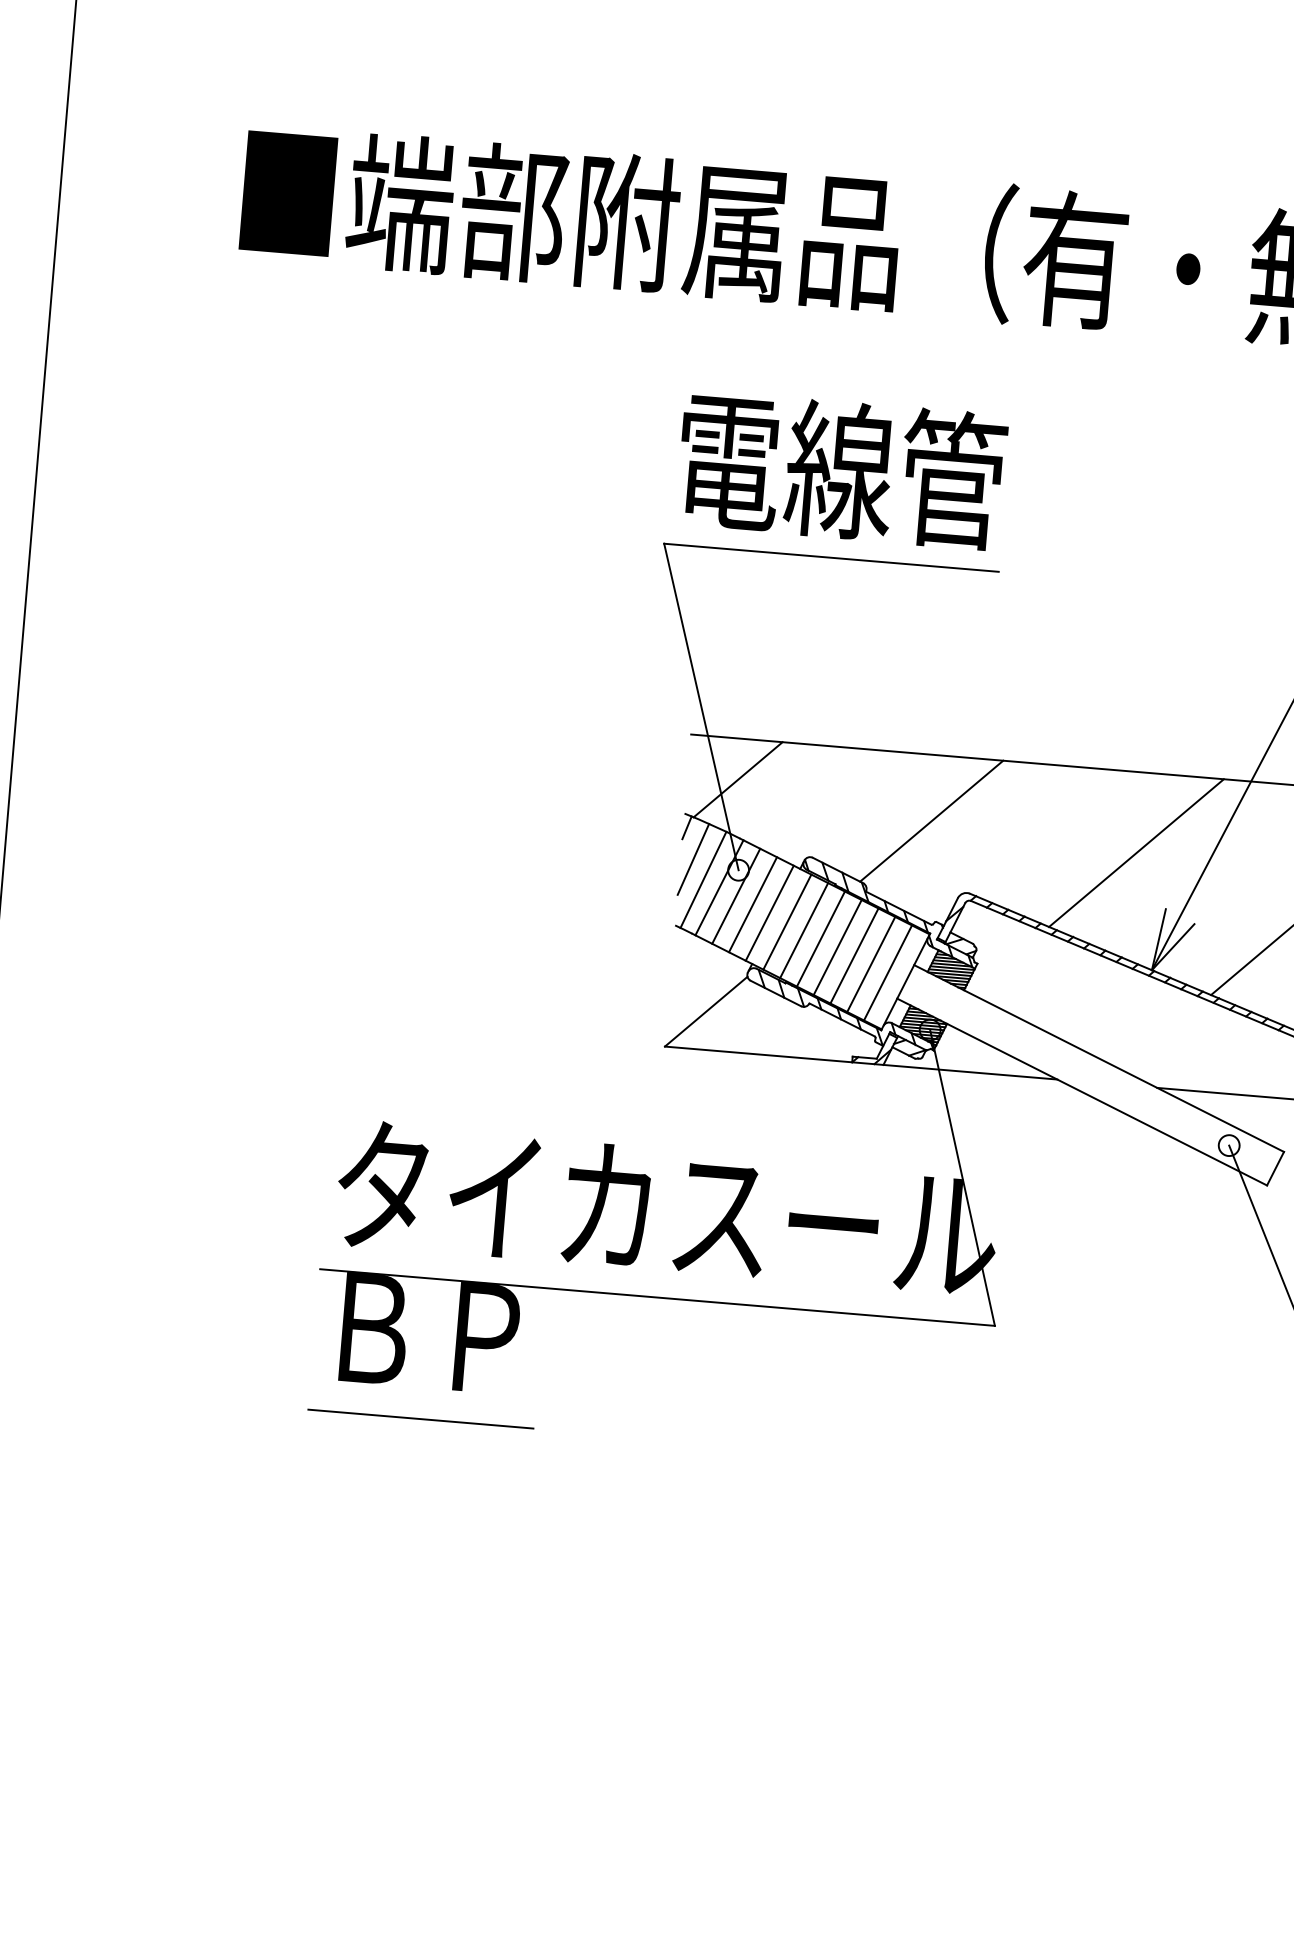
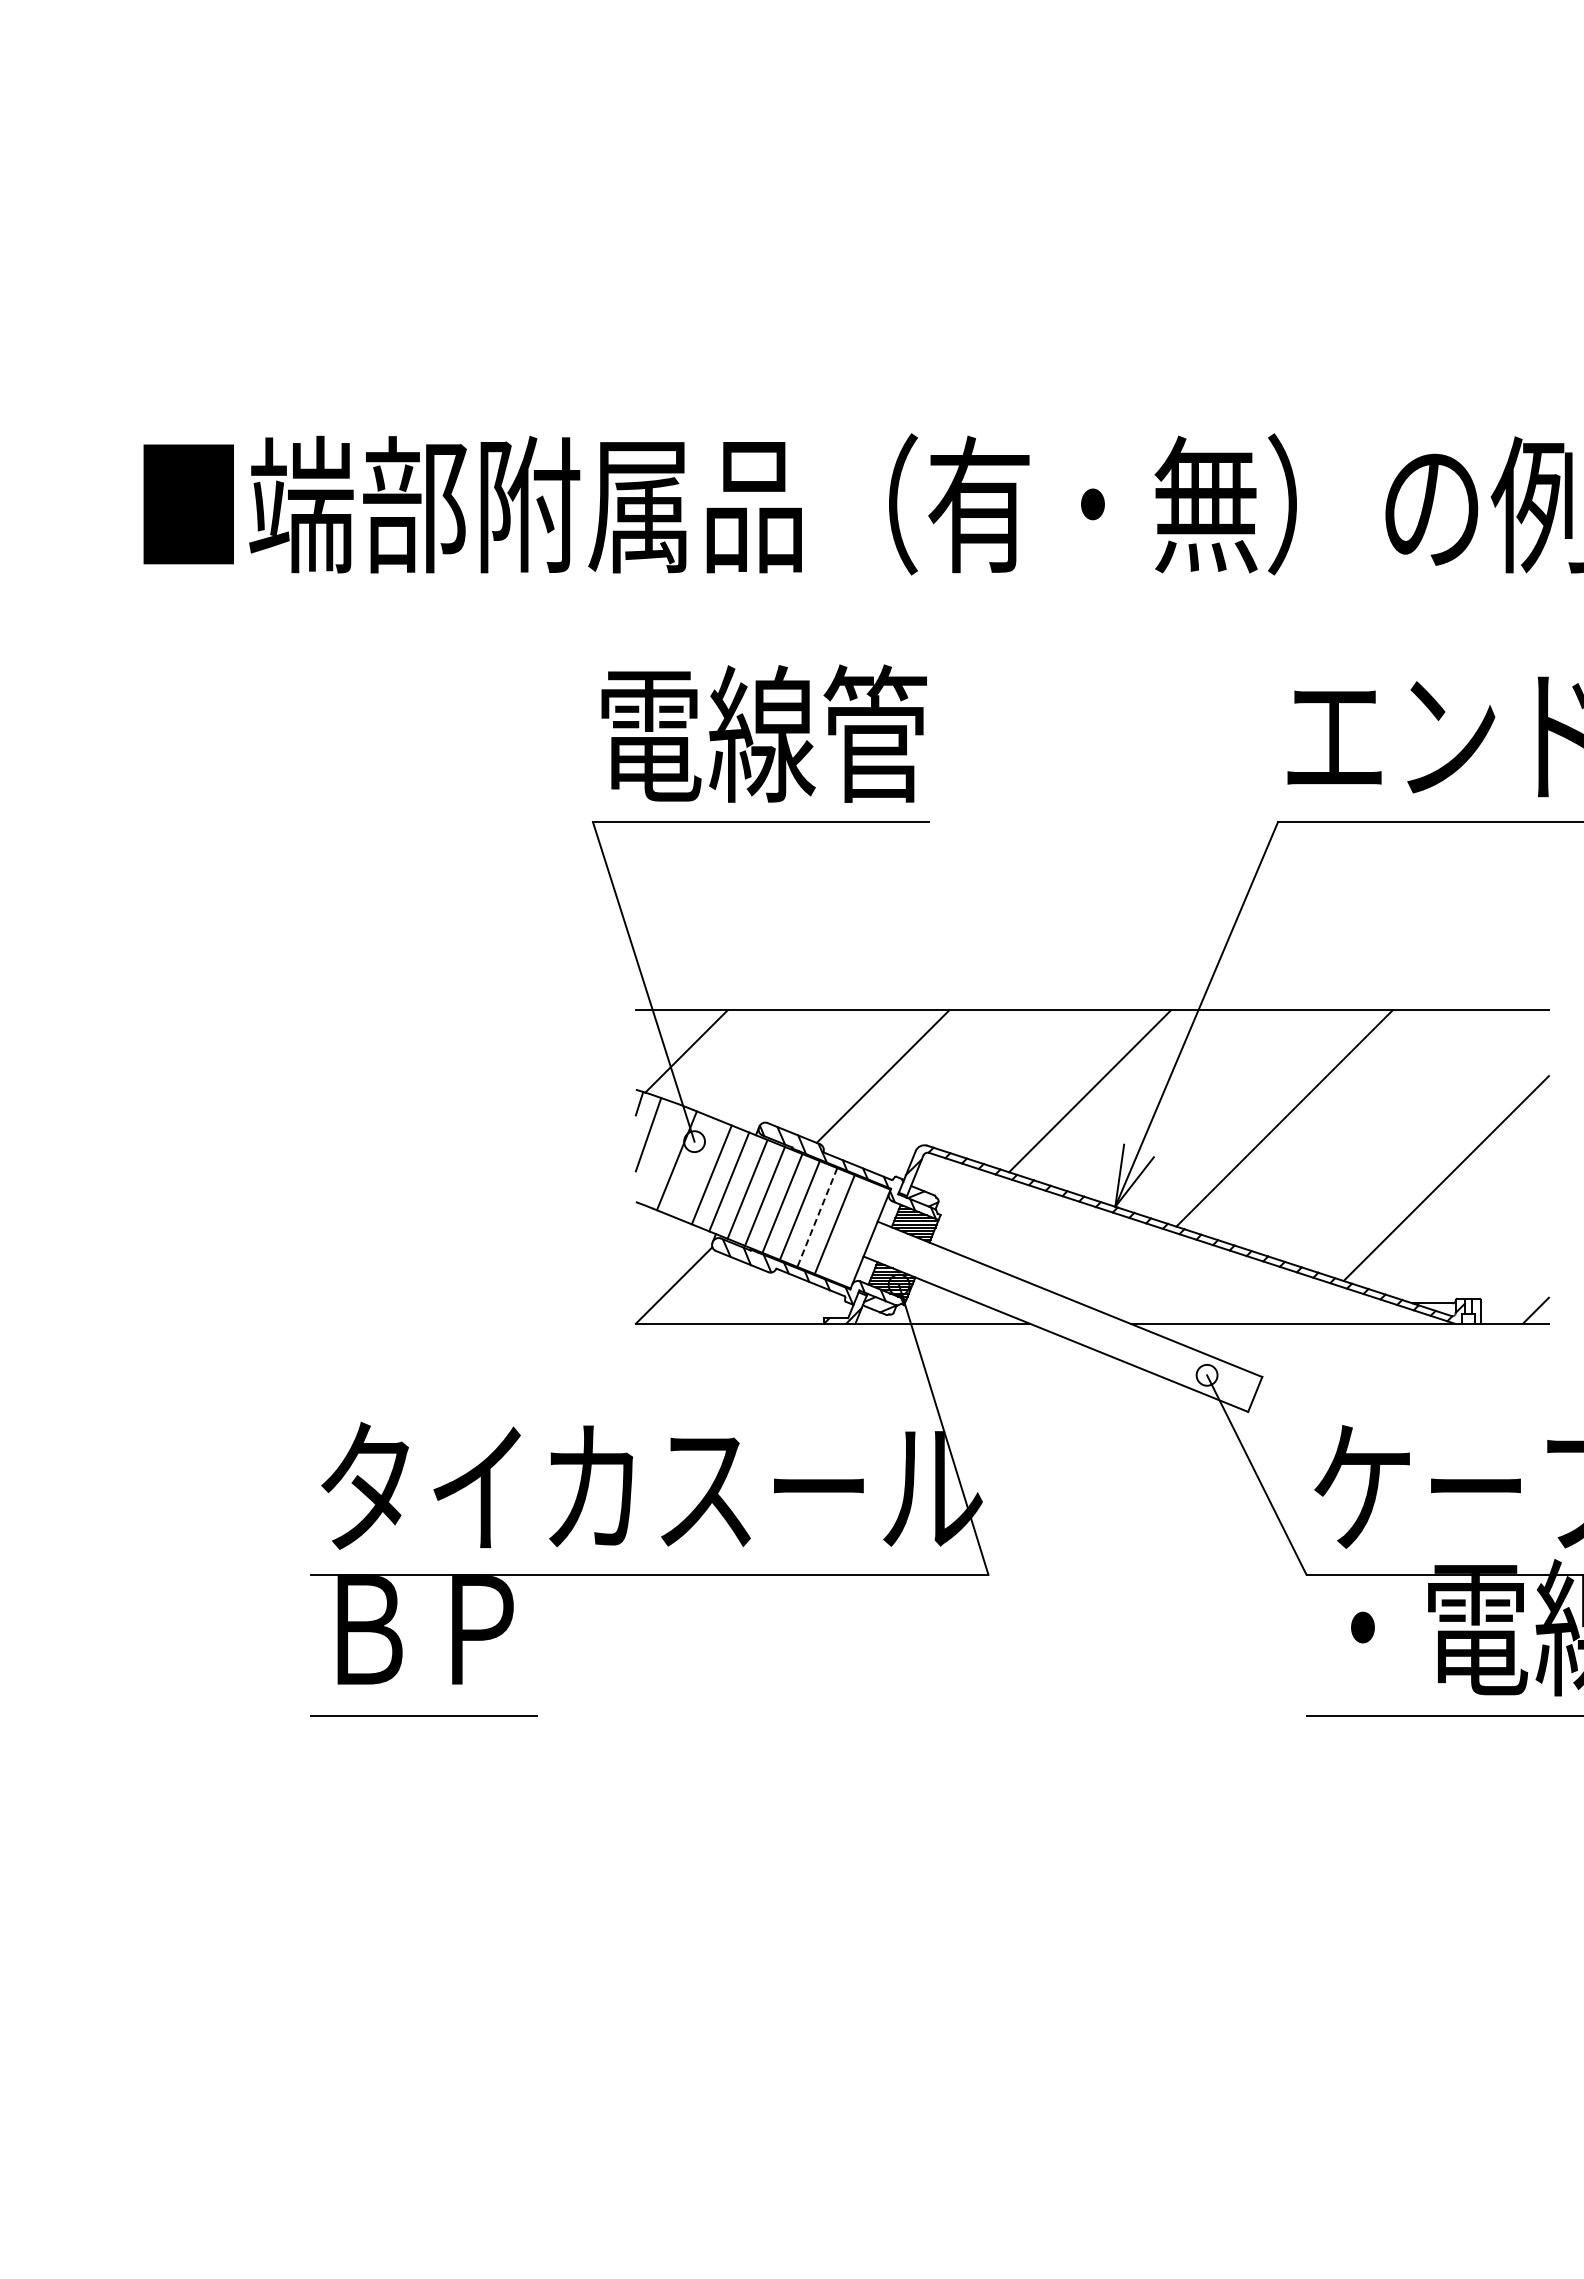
line: (703, 880) -> (660, 1154), removed
line: (736, 895) -> (694, 1167), removed
line: (854, 956) -> (817, 1218), solid -> dashed
line: (888, 972) -> (852, 1231), removed

